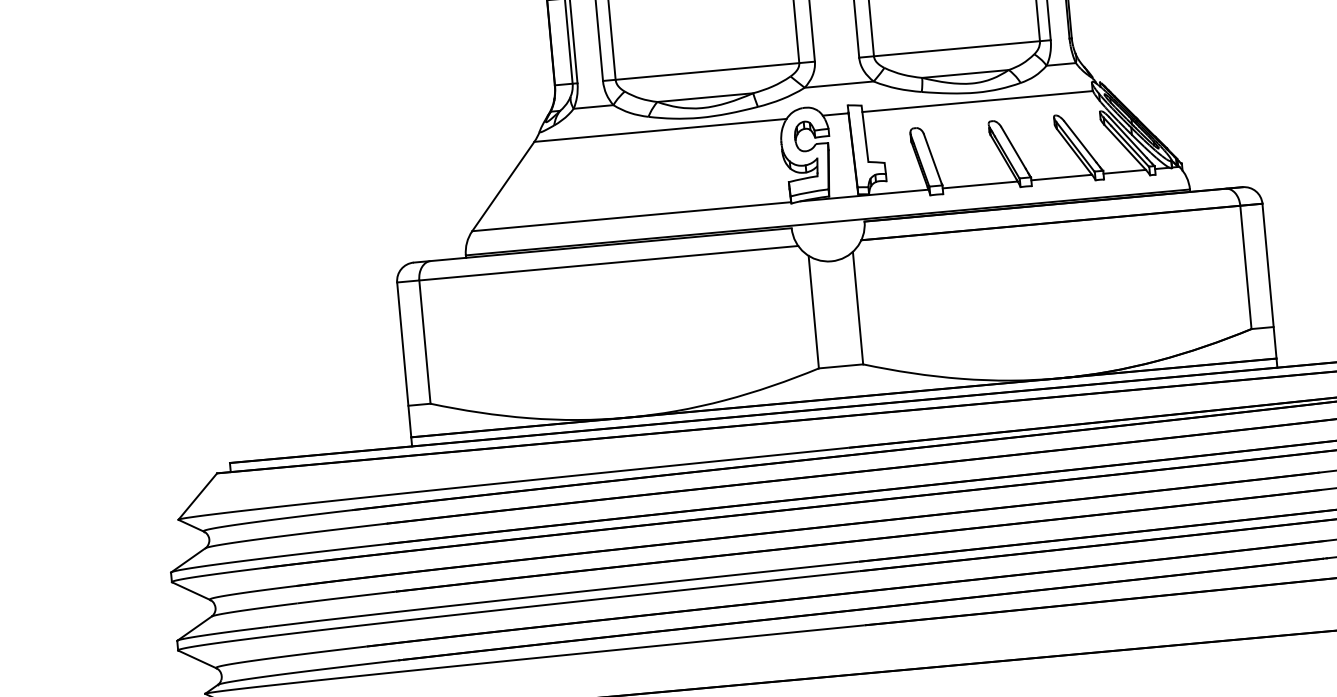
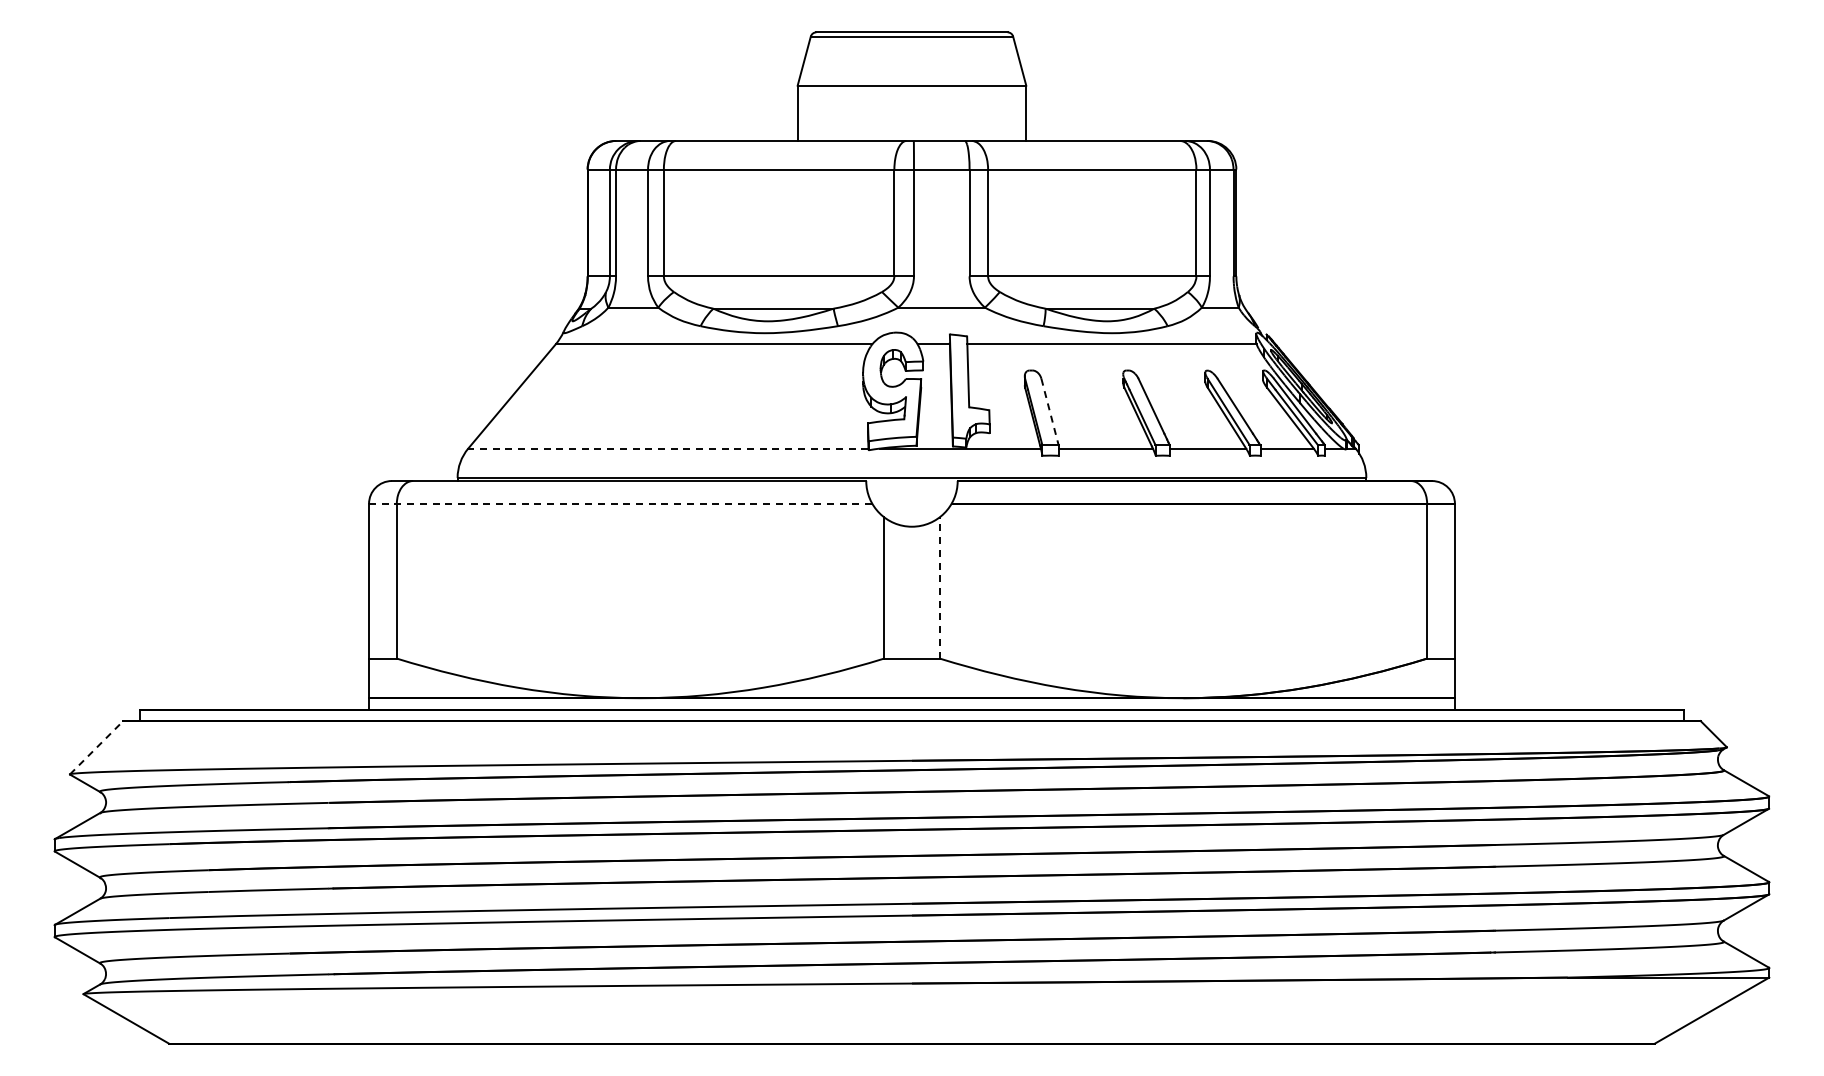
line: (932, 159) -> (1049, 411), solid -> dashed
line: (630, 216) -> (667, 448), solid -> dashed
line: (597, 263) -> (620, 503), solid -> dashed
line: (857, 307) -> (939, 587), solid -> dashed
line: (197, 496) -> (96, 747), solid -> dashed

